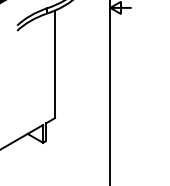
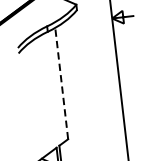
line: (55, 64) -> (62, 83), solid -> dashed

